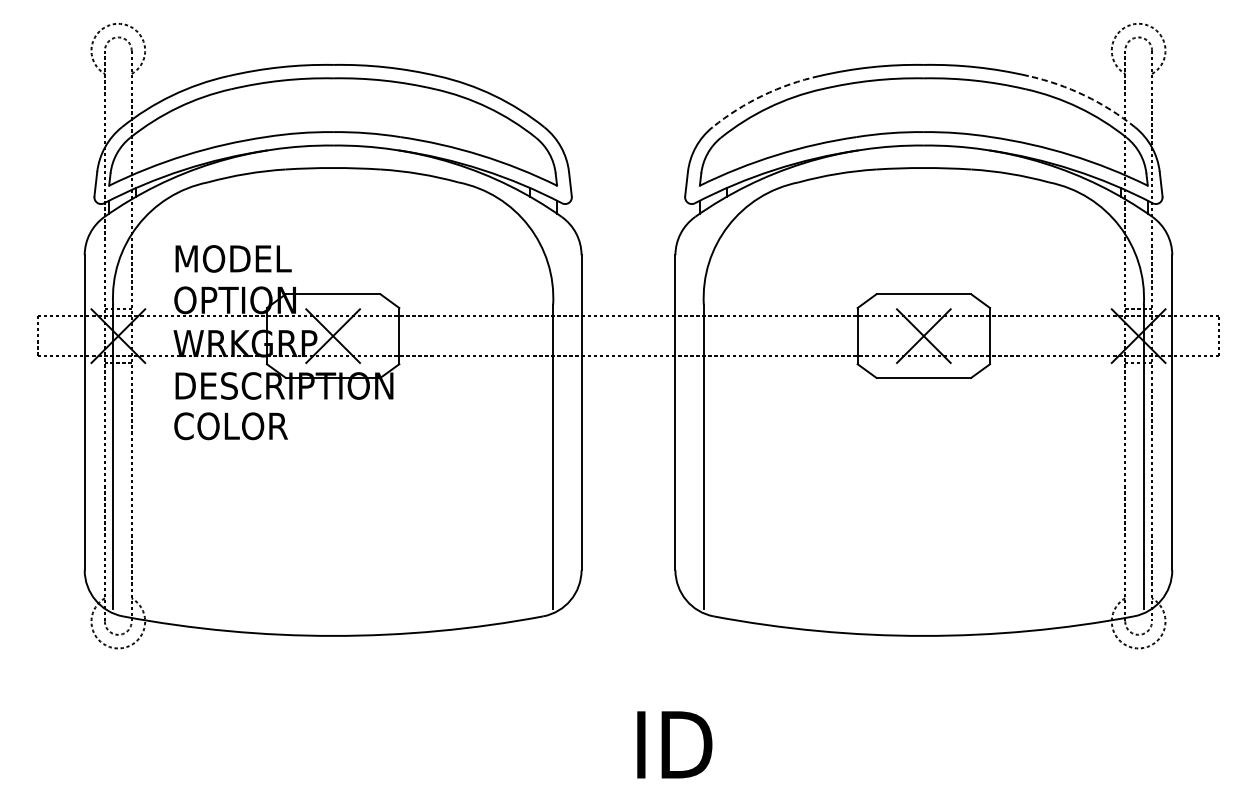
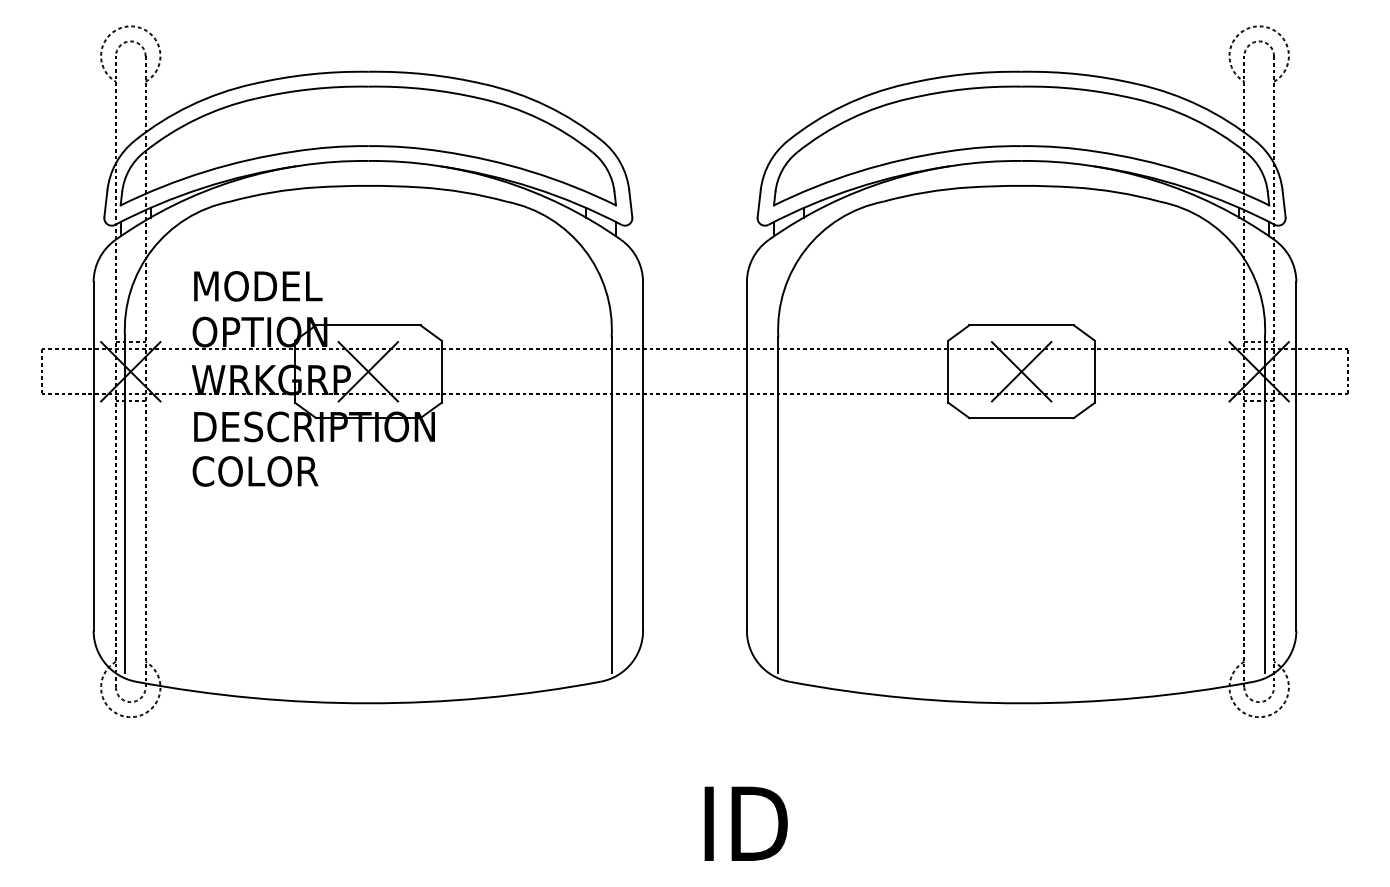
arc: (762, 95) -> (843, 105), dashed -> solid
arc: (1084, 95) -> (1199, 105), dashed -> solid

